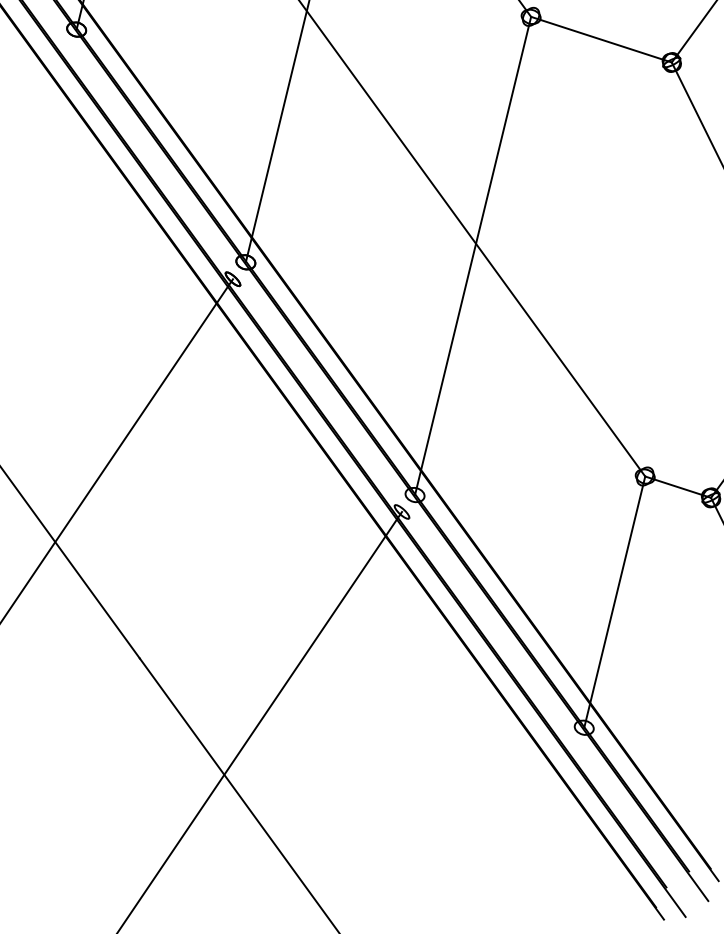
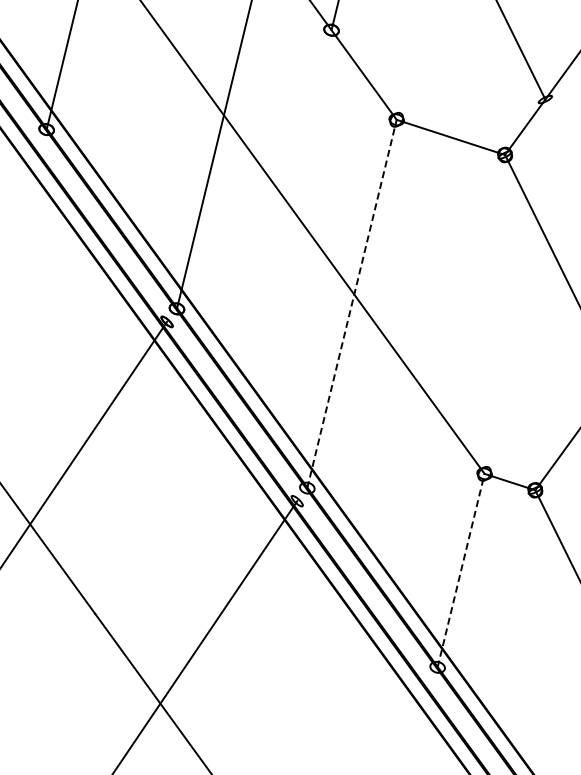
line: (473, 255) -> (352, 303), solid -> dashed
line: (615, 601) -> (461, 570), solid -> dashed

